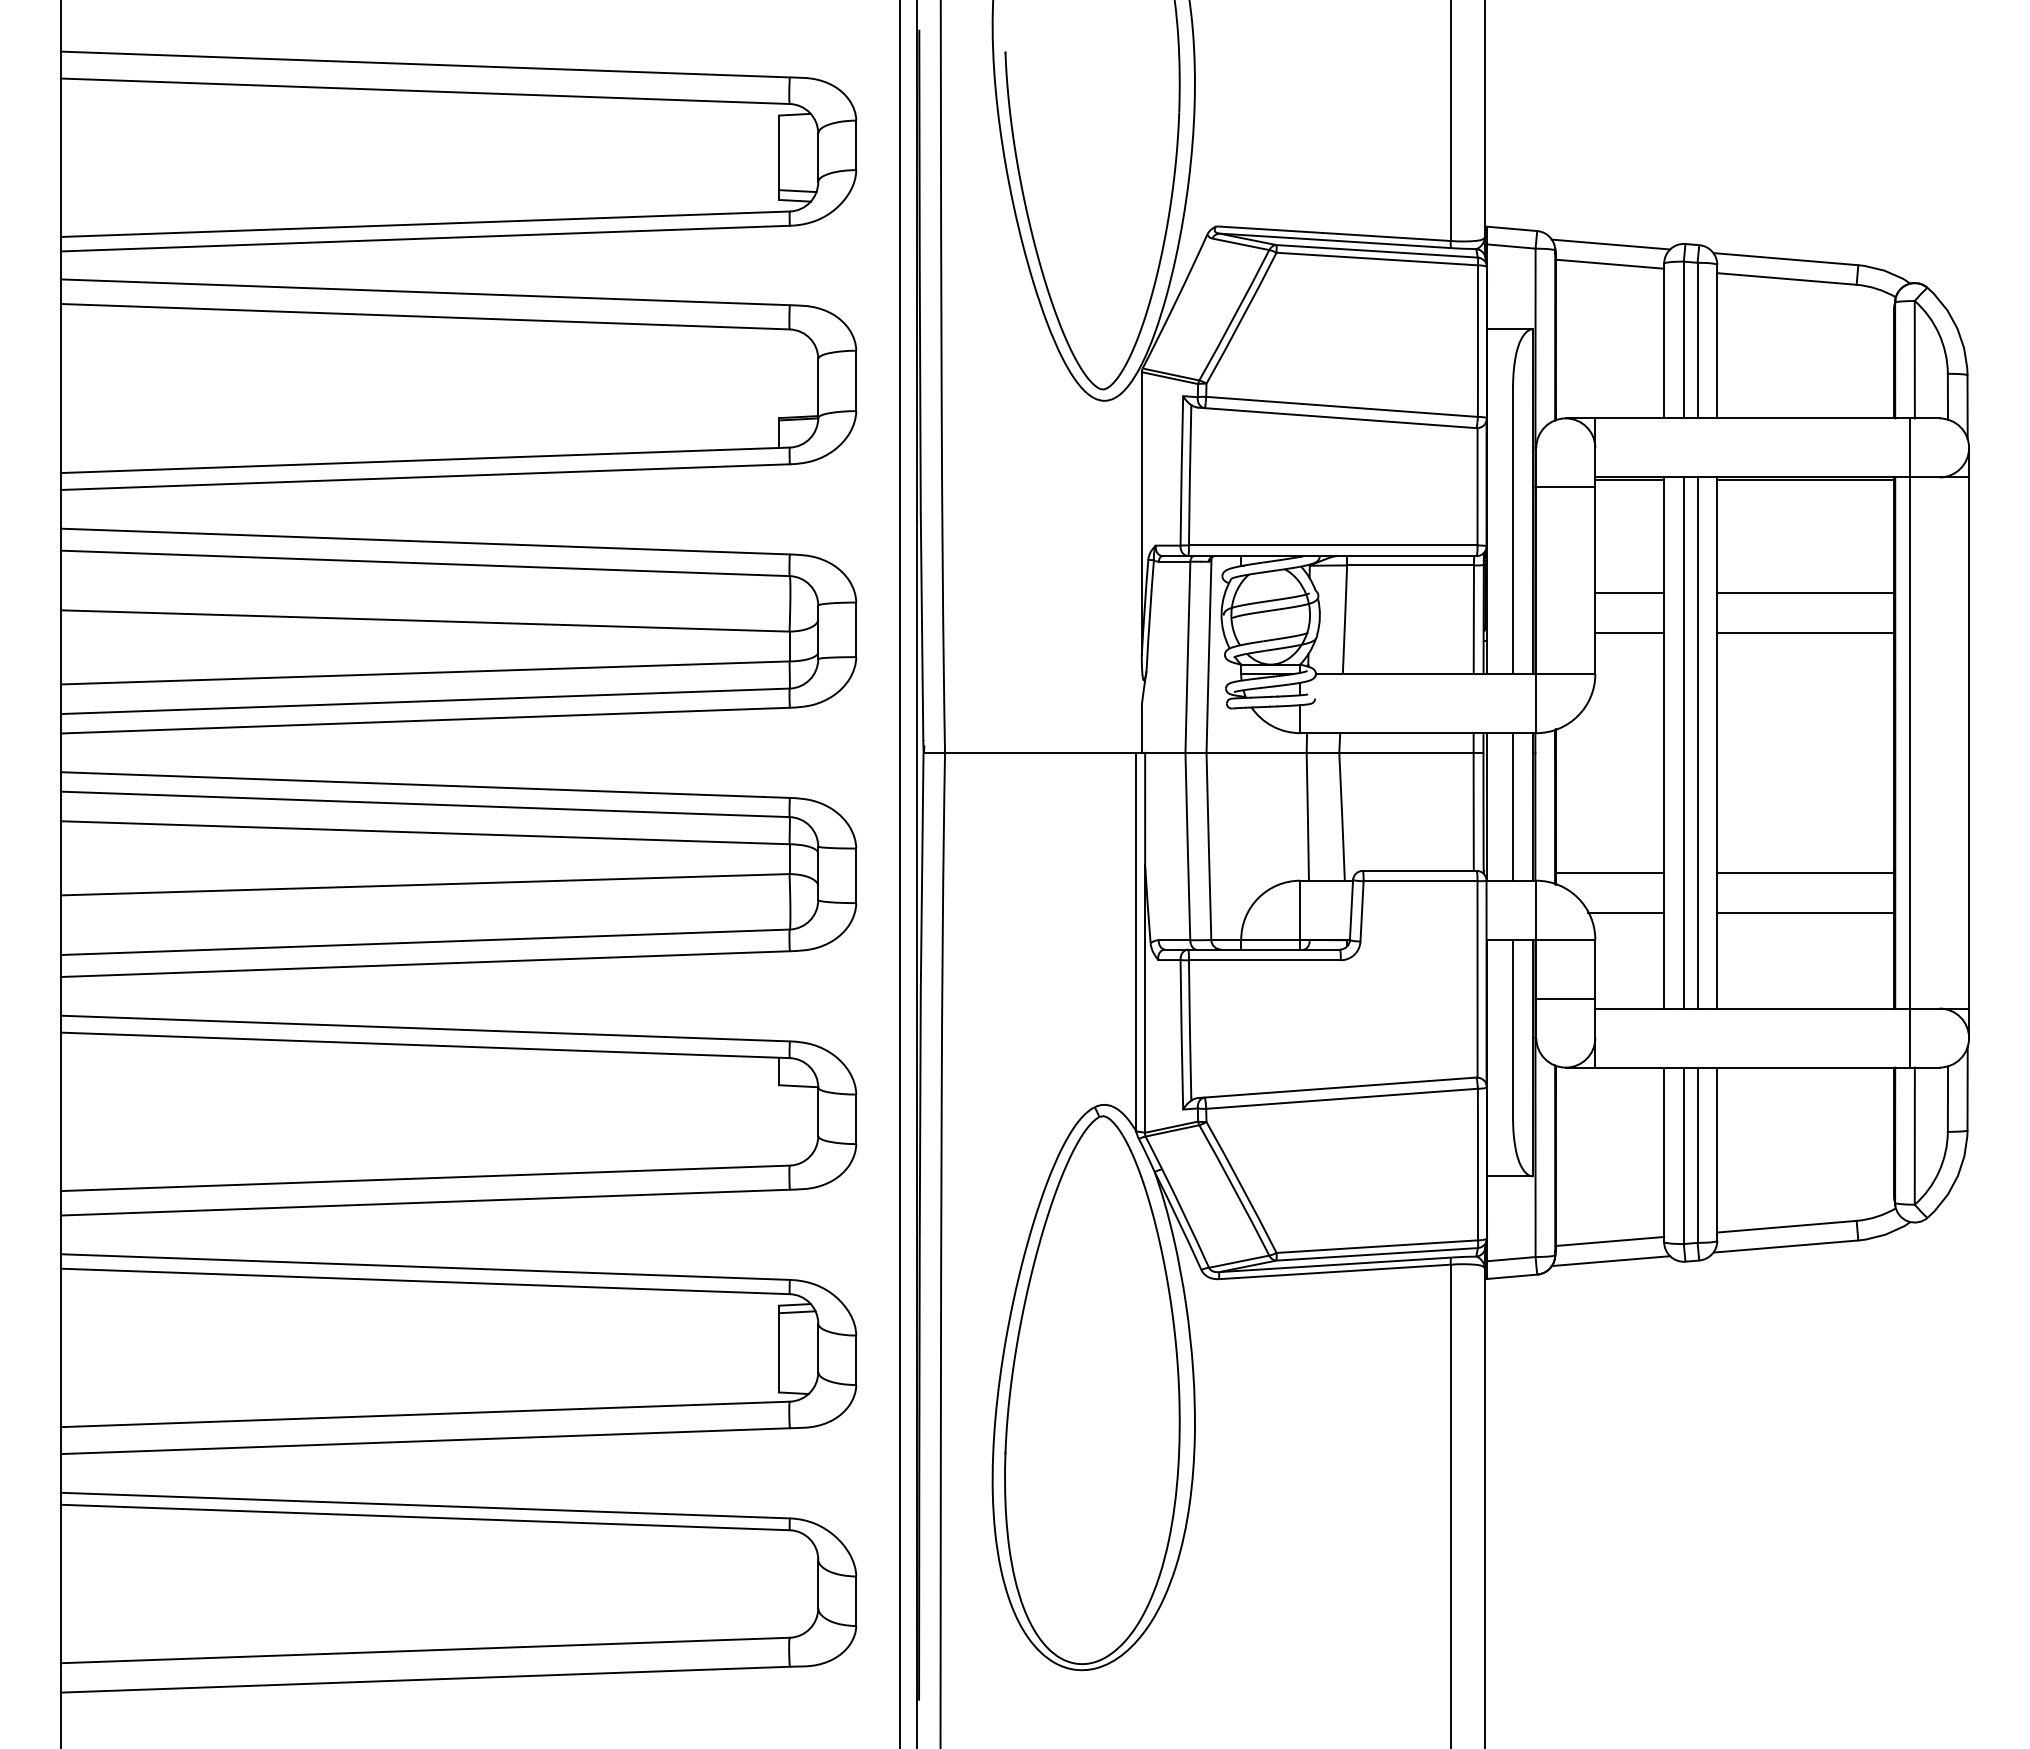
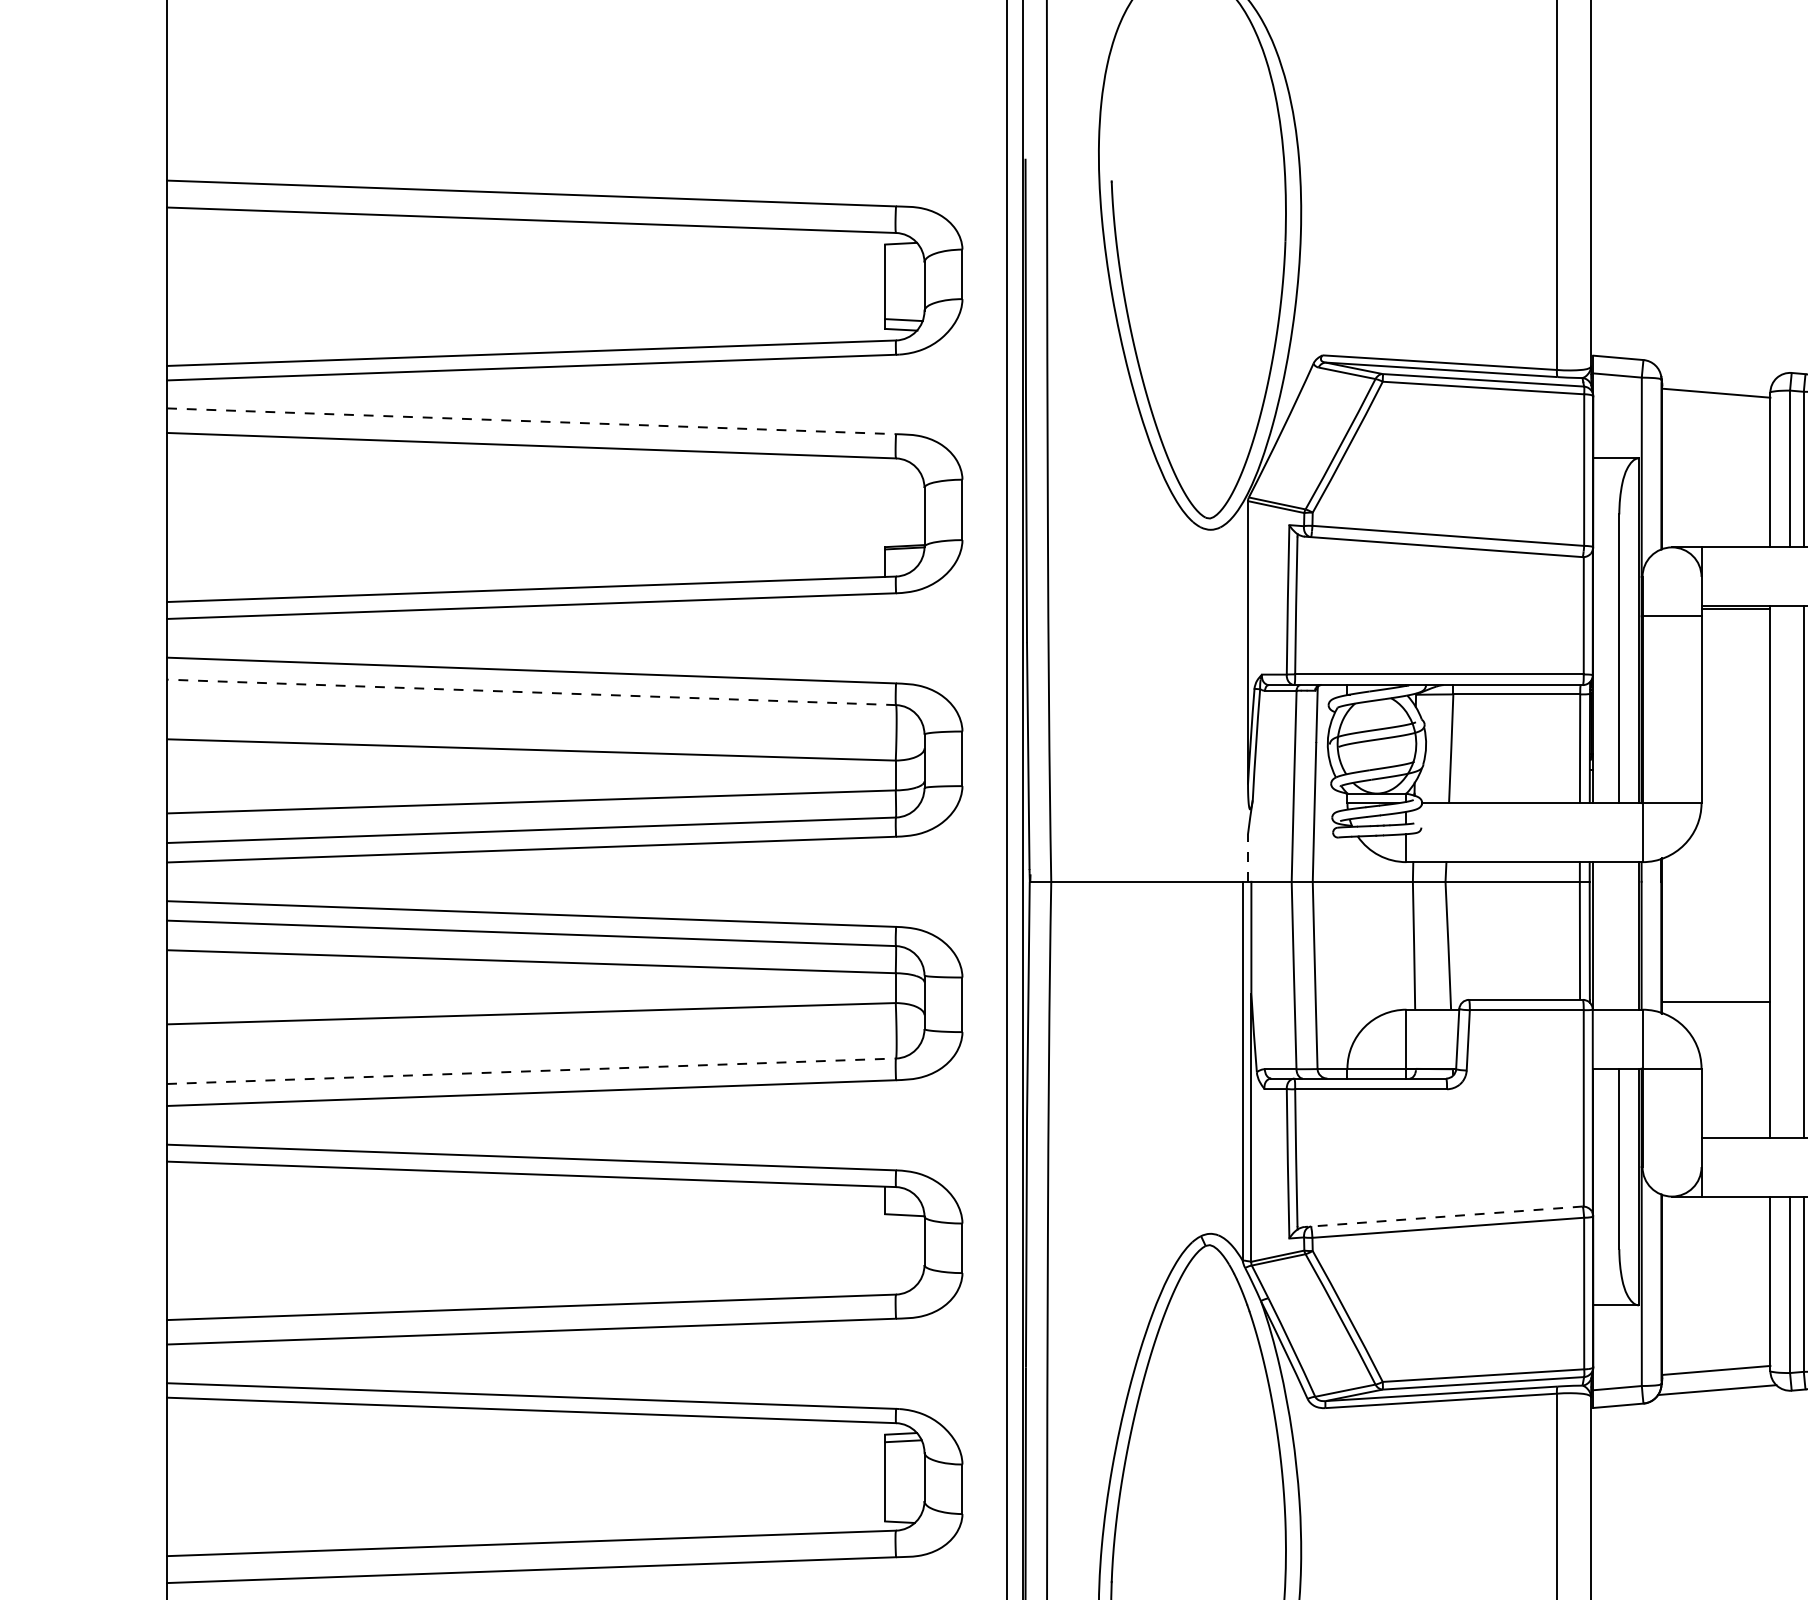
line: (1610, 244) -> (1716, 373), removed
line: (425, 292) -> (531, 421), solid -> dashed
line: (425, 563) -> (531, 692), solid -> dashed
line: (1629, 593) -> (1735, 722), removed
line: (1629, 633) -> (1735, 762), removed
line: (1141, 728) -> (1247, 857), solid -> dashed
line: (1683, 742) -> (1789, 871), removed
line: (1513, 806) -> (1619, 935), removed
line: (1626, 912) -> (1732, 1041), removed
line: (425, 942) -> (531, 1071), solid -> dashed
line: (1565, 998) -> (1671, 1127), removed
line: (1337, 1087) -> (1443, 1216), solid -> dashed

